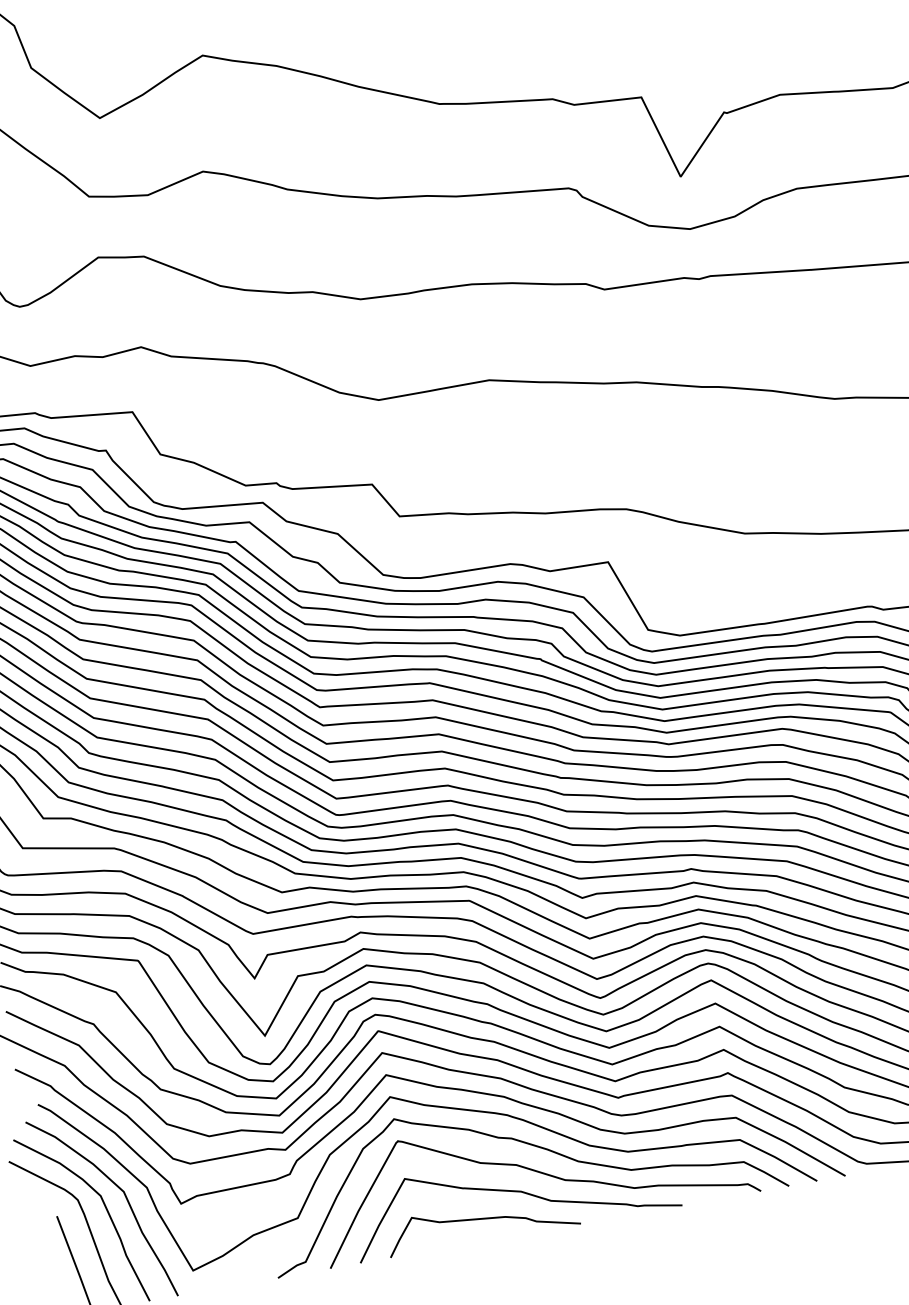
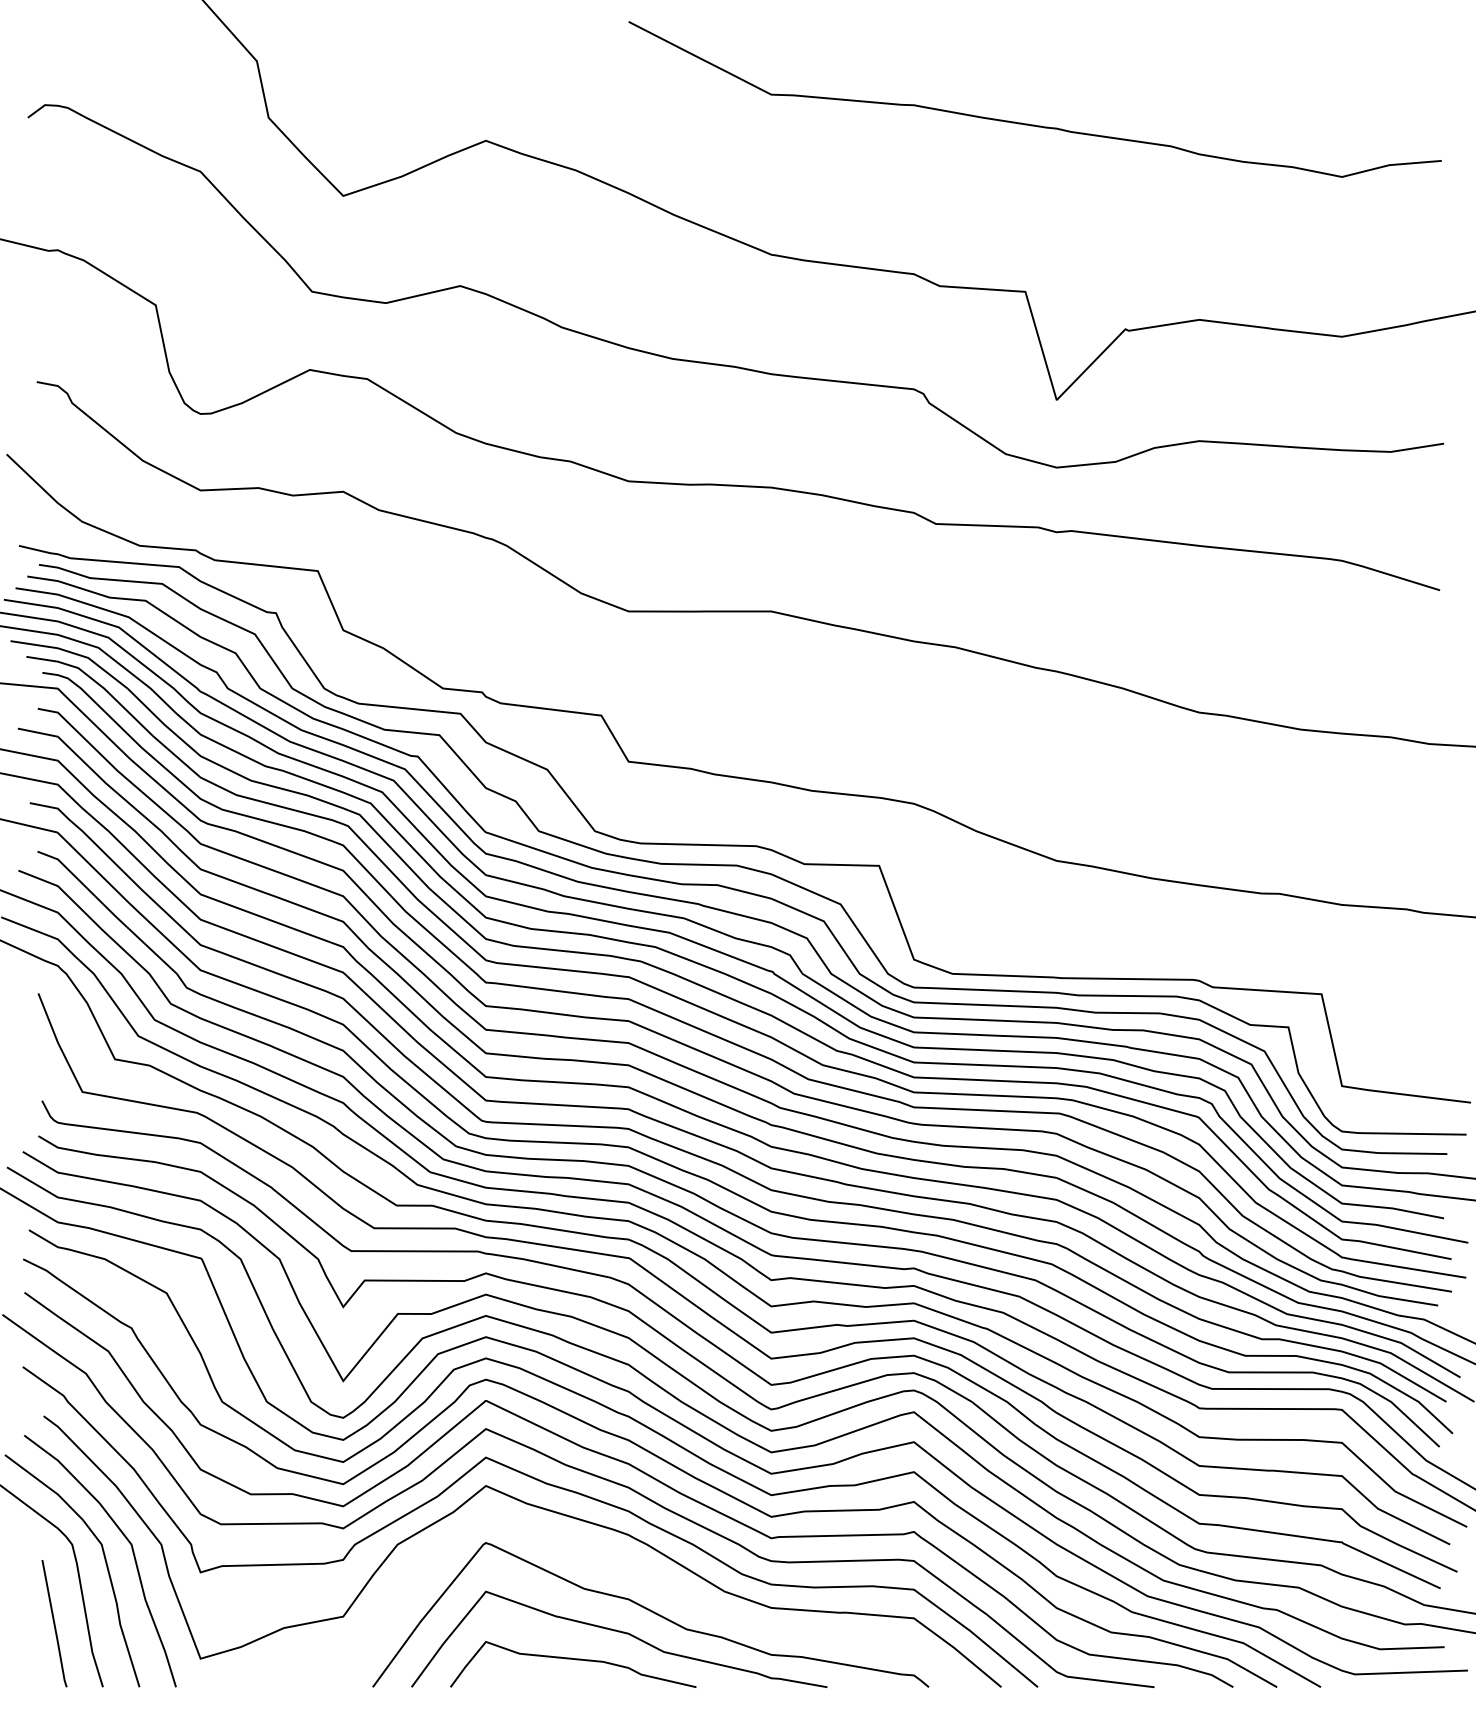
curve: (526, 1144) -> (646, 1575), removed

